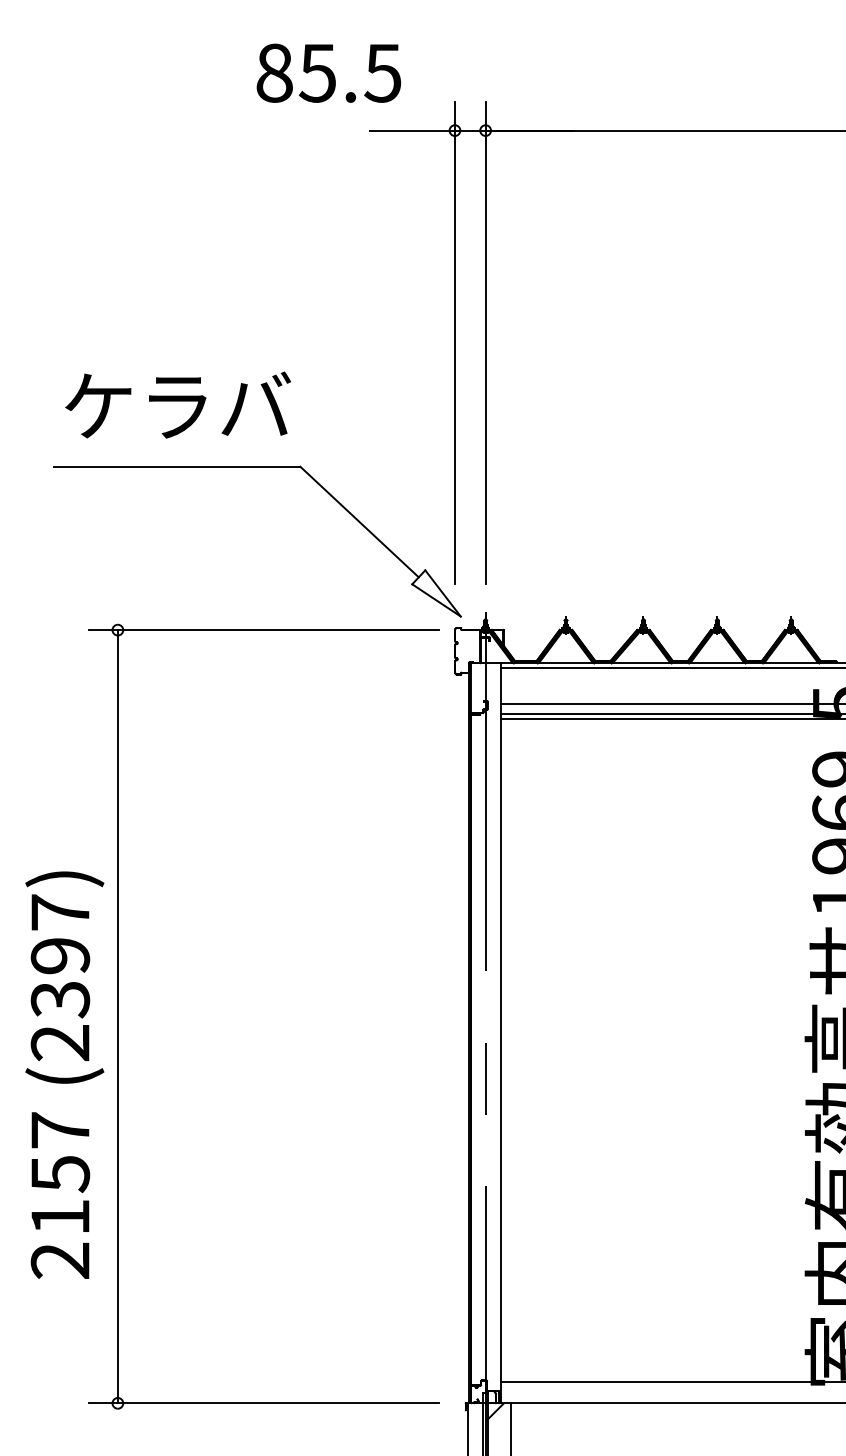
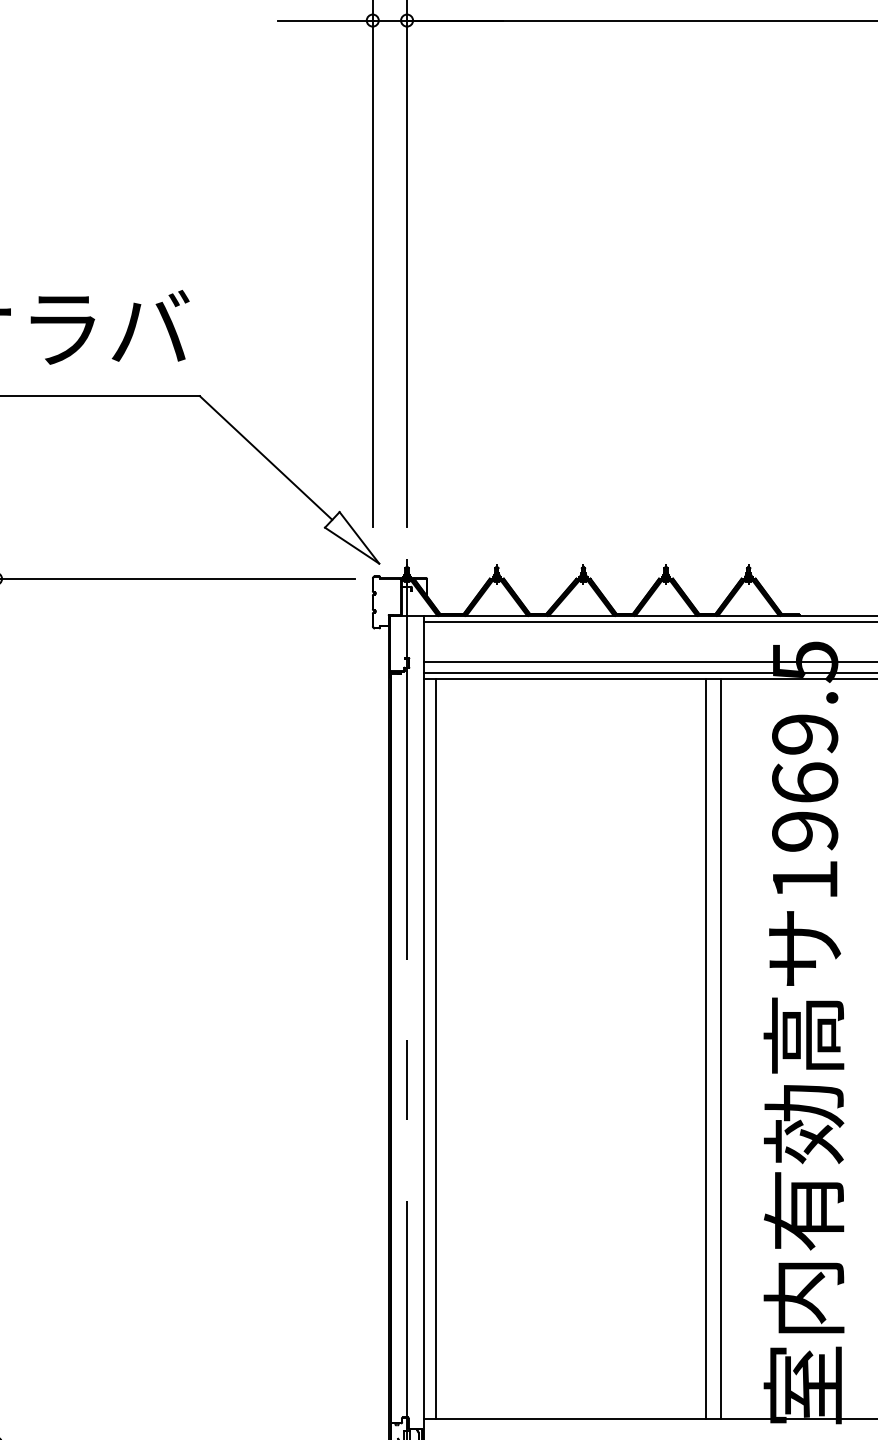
line: (511, 1050) -> (435, 1048), added
line: (753, 1050) -> (706, 1048), added
line: (766, 1050) -> (720, 1048), added

